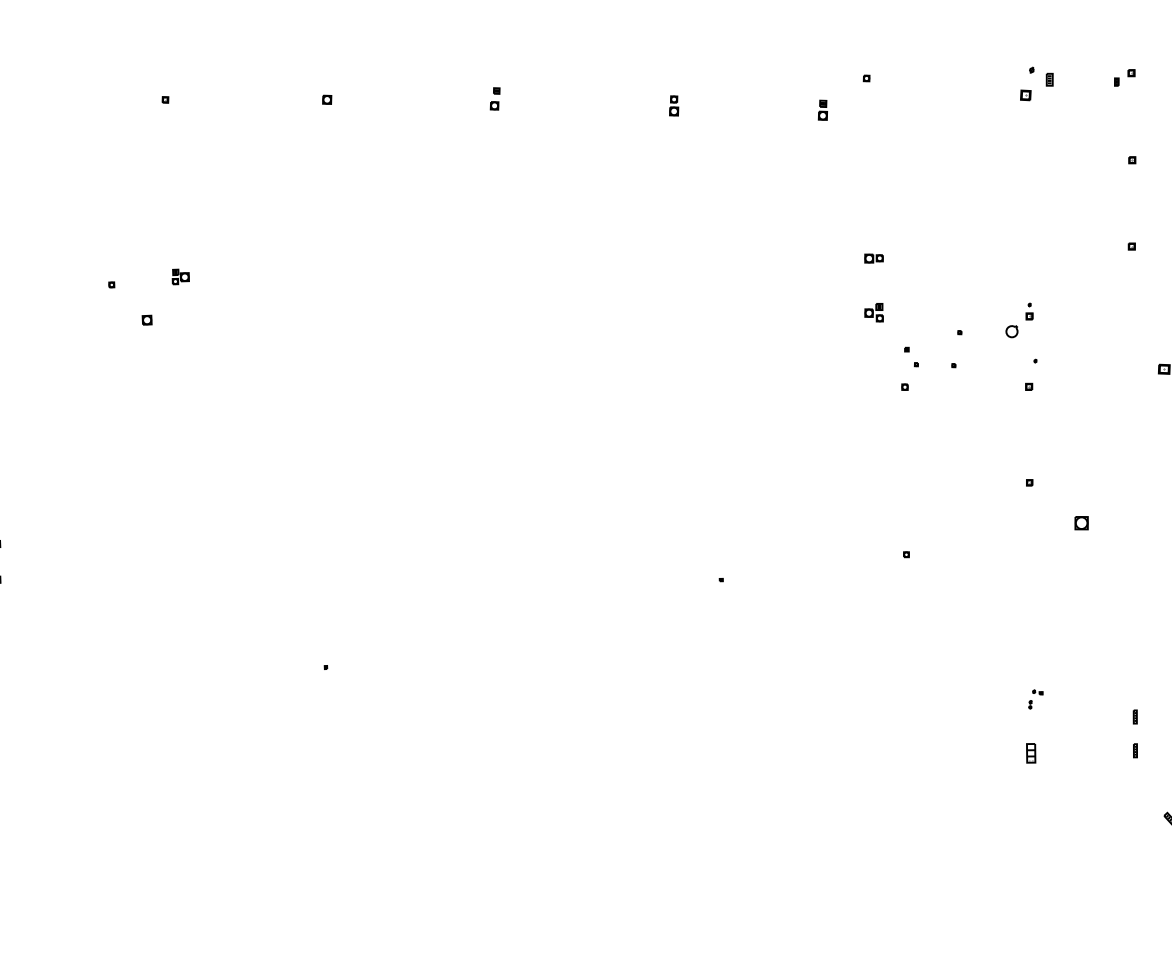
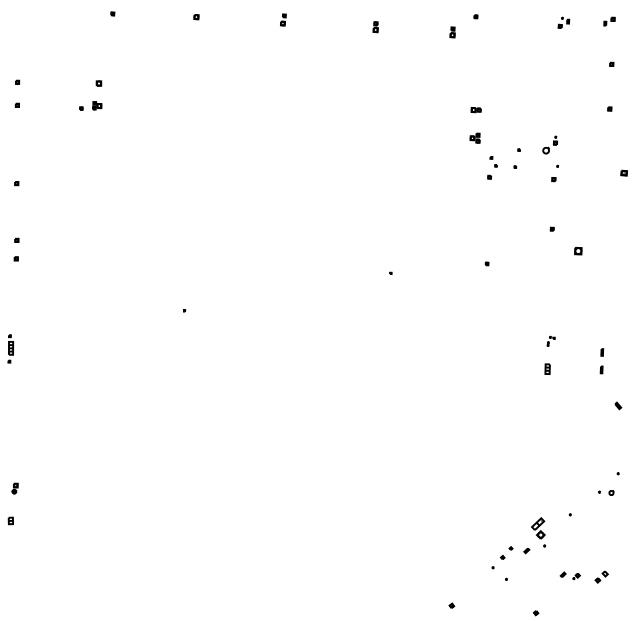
part: (1036, 82) -> (563, 22), size x0.62
part: (181, 276) -> (97, 105), moved
part: (146, 320) -> (98, 83), moved

